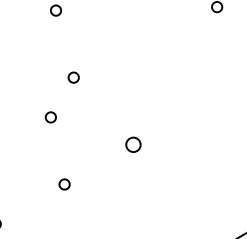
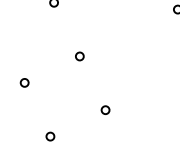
circle: (73, 77) -> (79, 56), moved
circle: (50, 117) -> (24, 82), moved
circle: (133, 144) -> (105, 110), size x0.71

